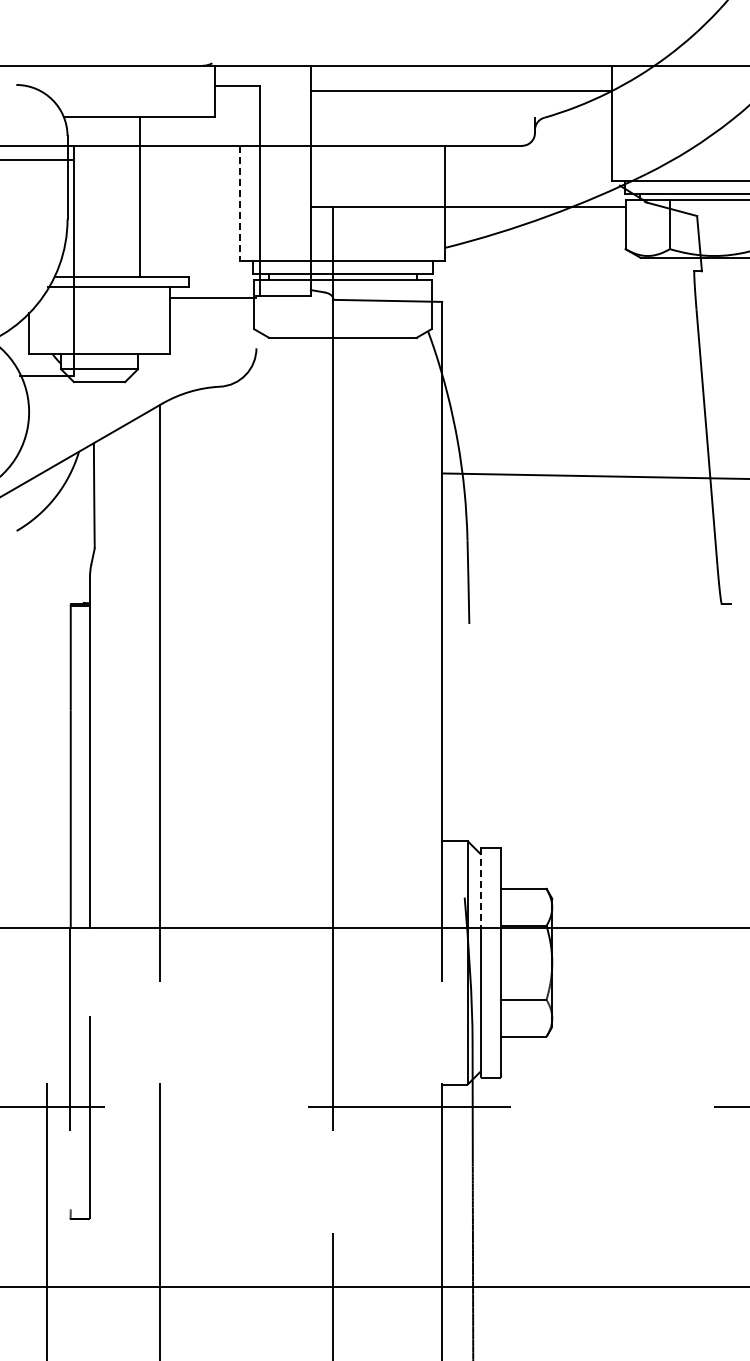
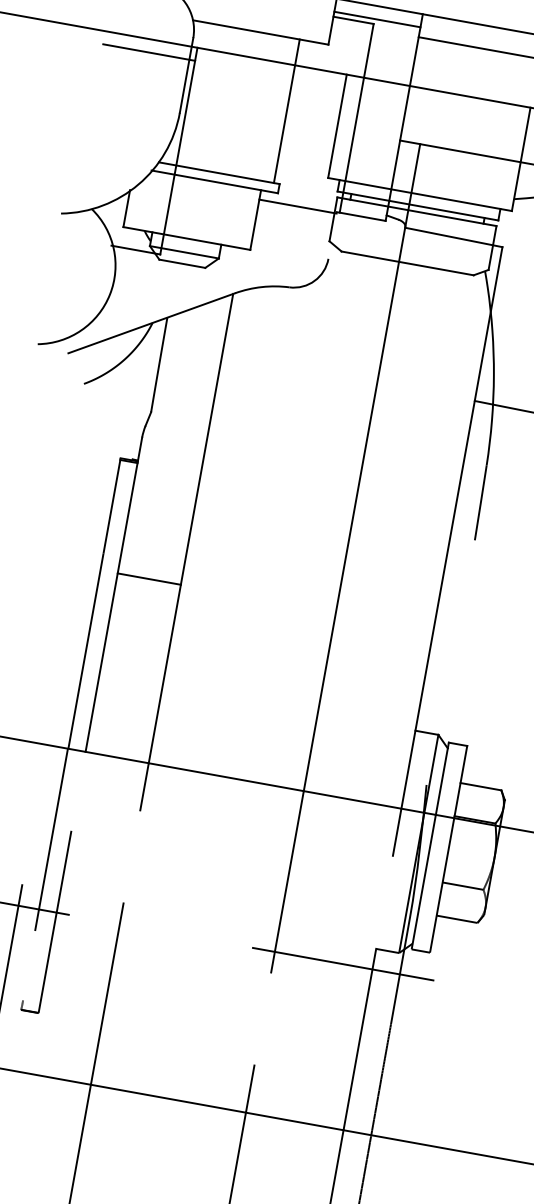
line: (262, 80) -> (377, 19), added
line: (139, 196) -> (286, 110), moved
line: (240, 203) -> (337, 126), dashed -> solid
line: (124, 729) -> (148, 579), added
line: (480, 888) -> (442, 779), dashed -> solid

